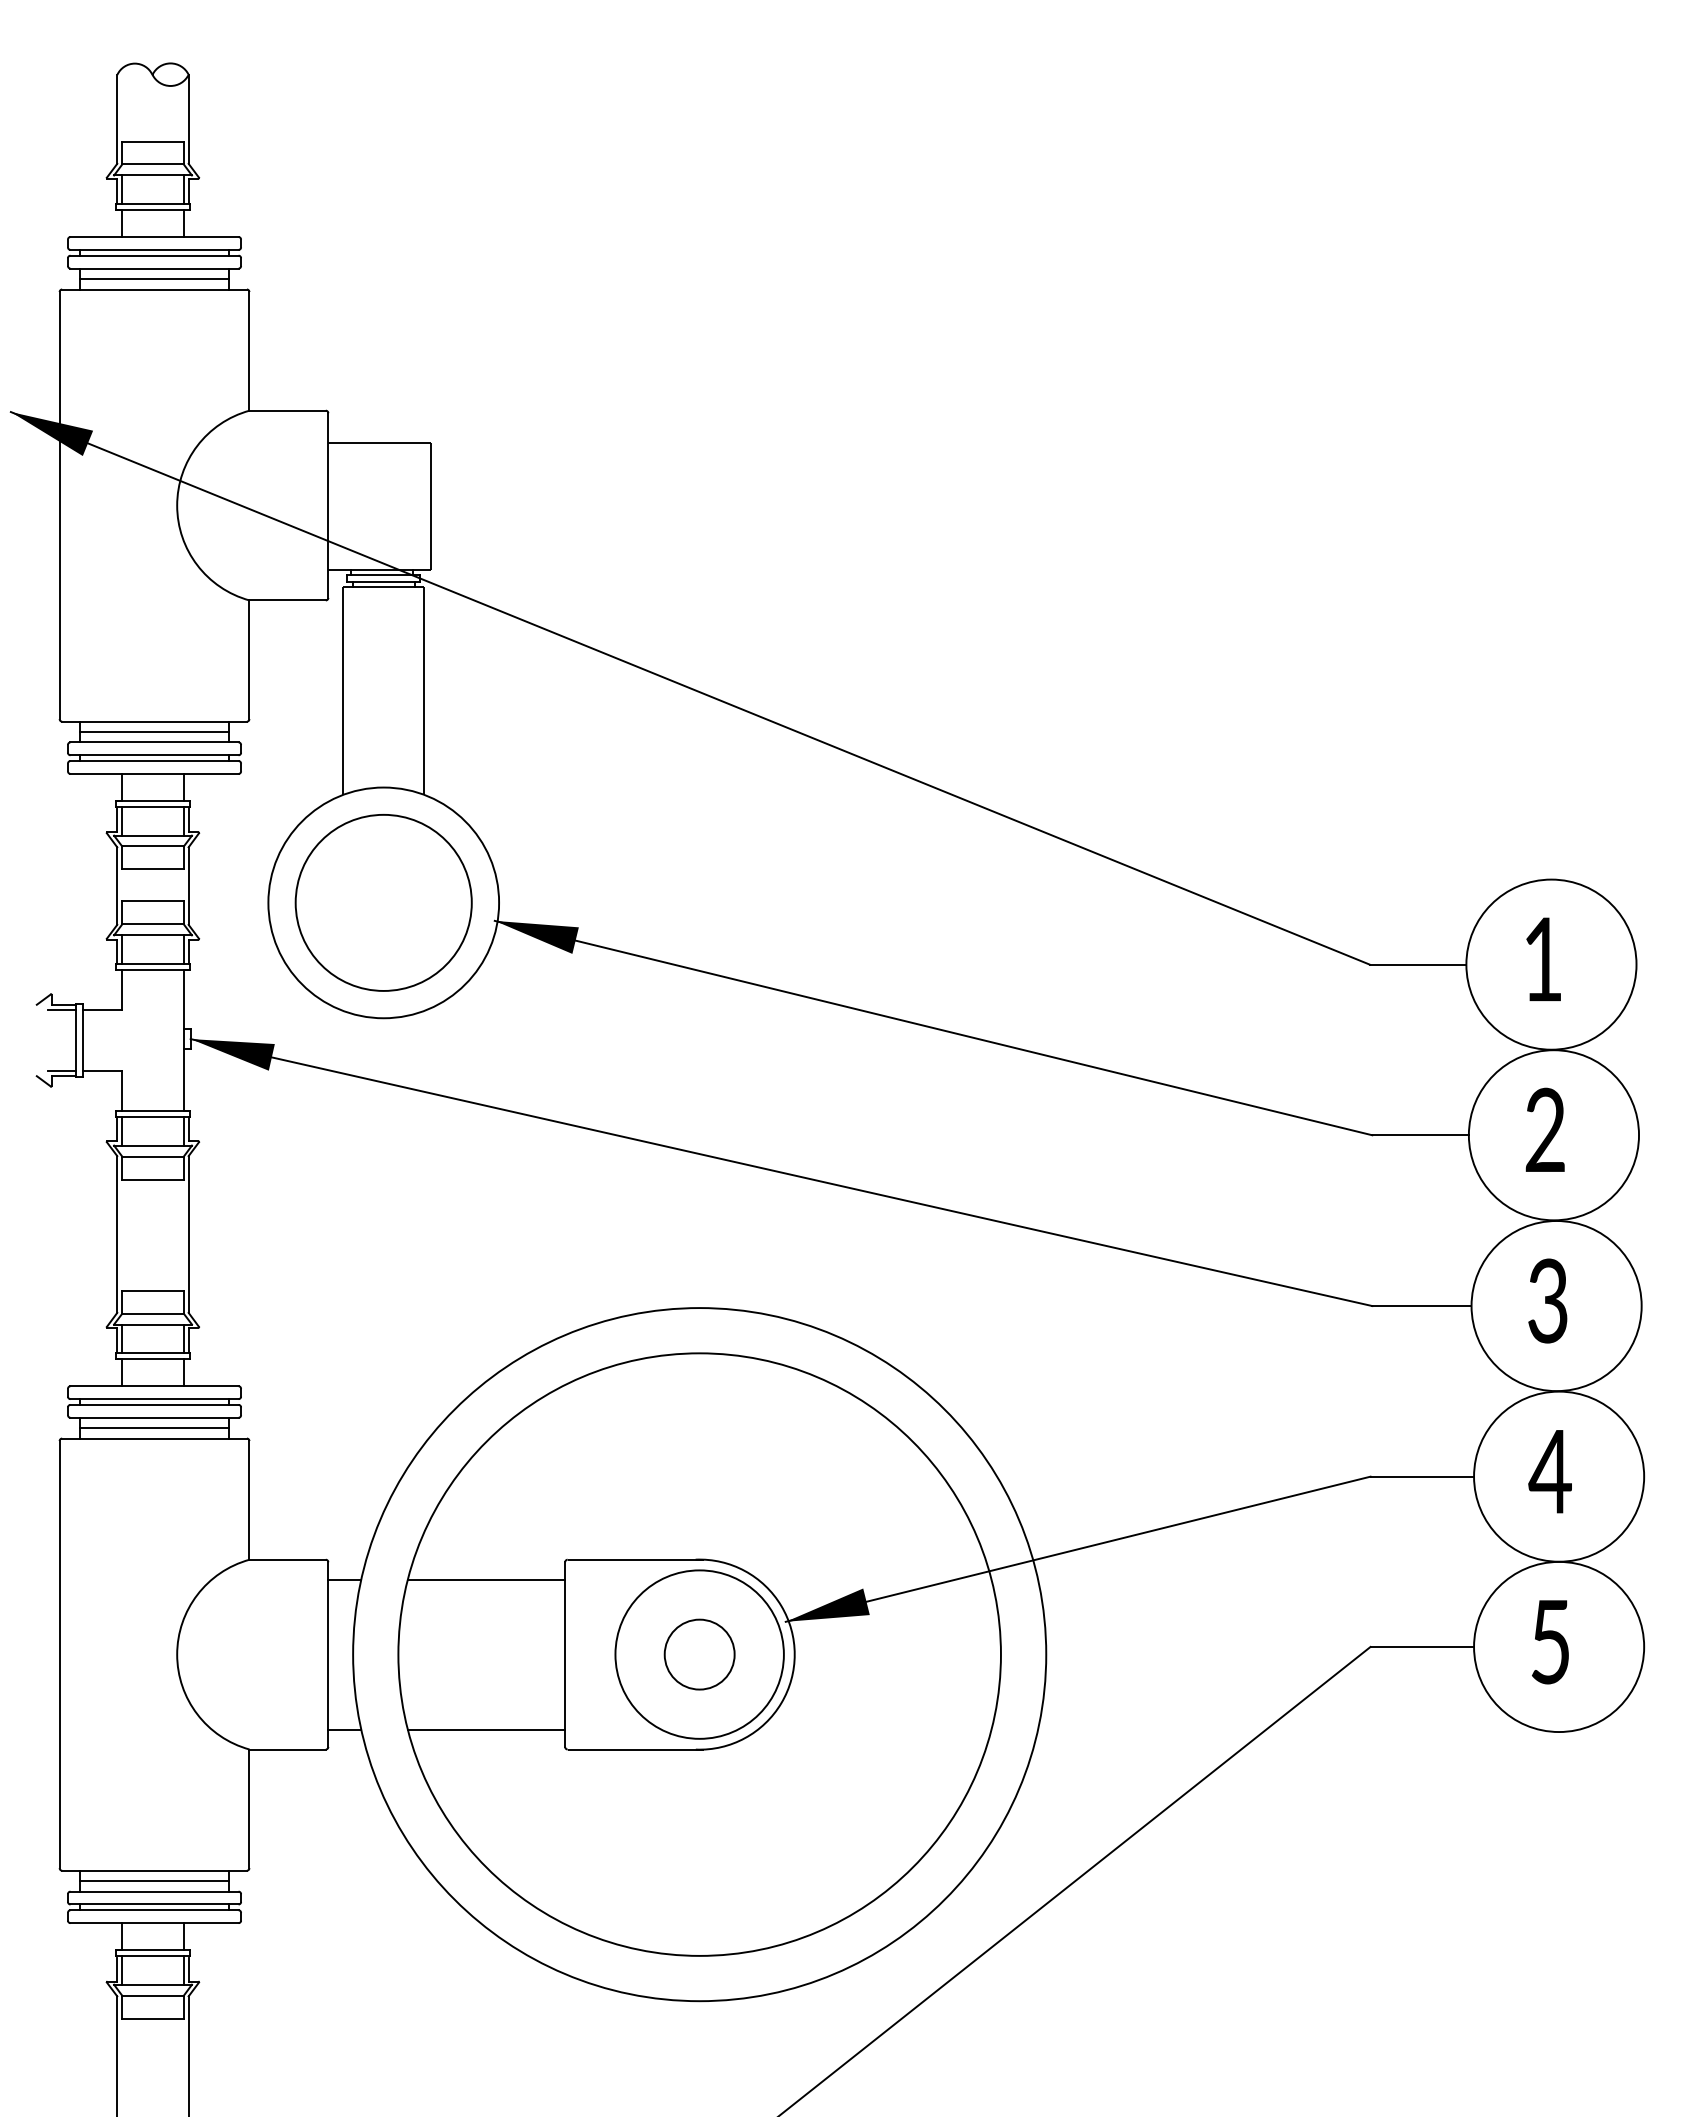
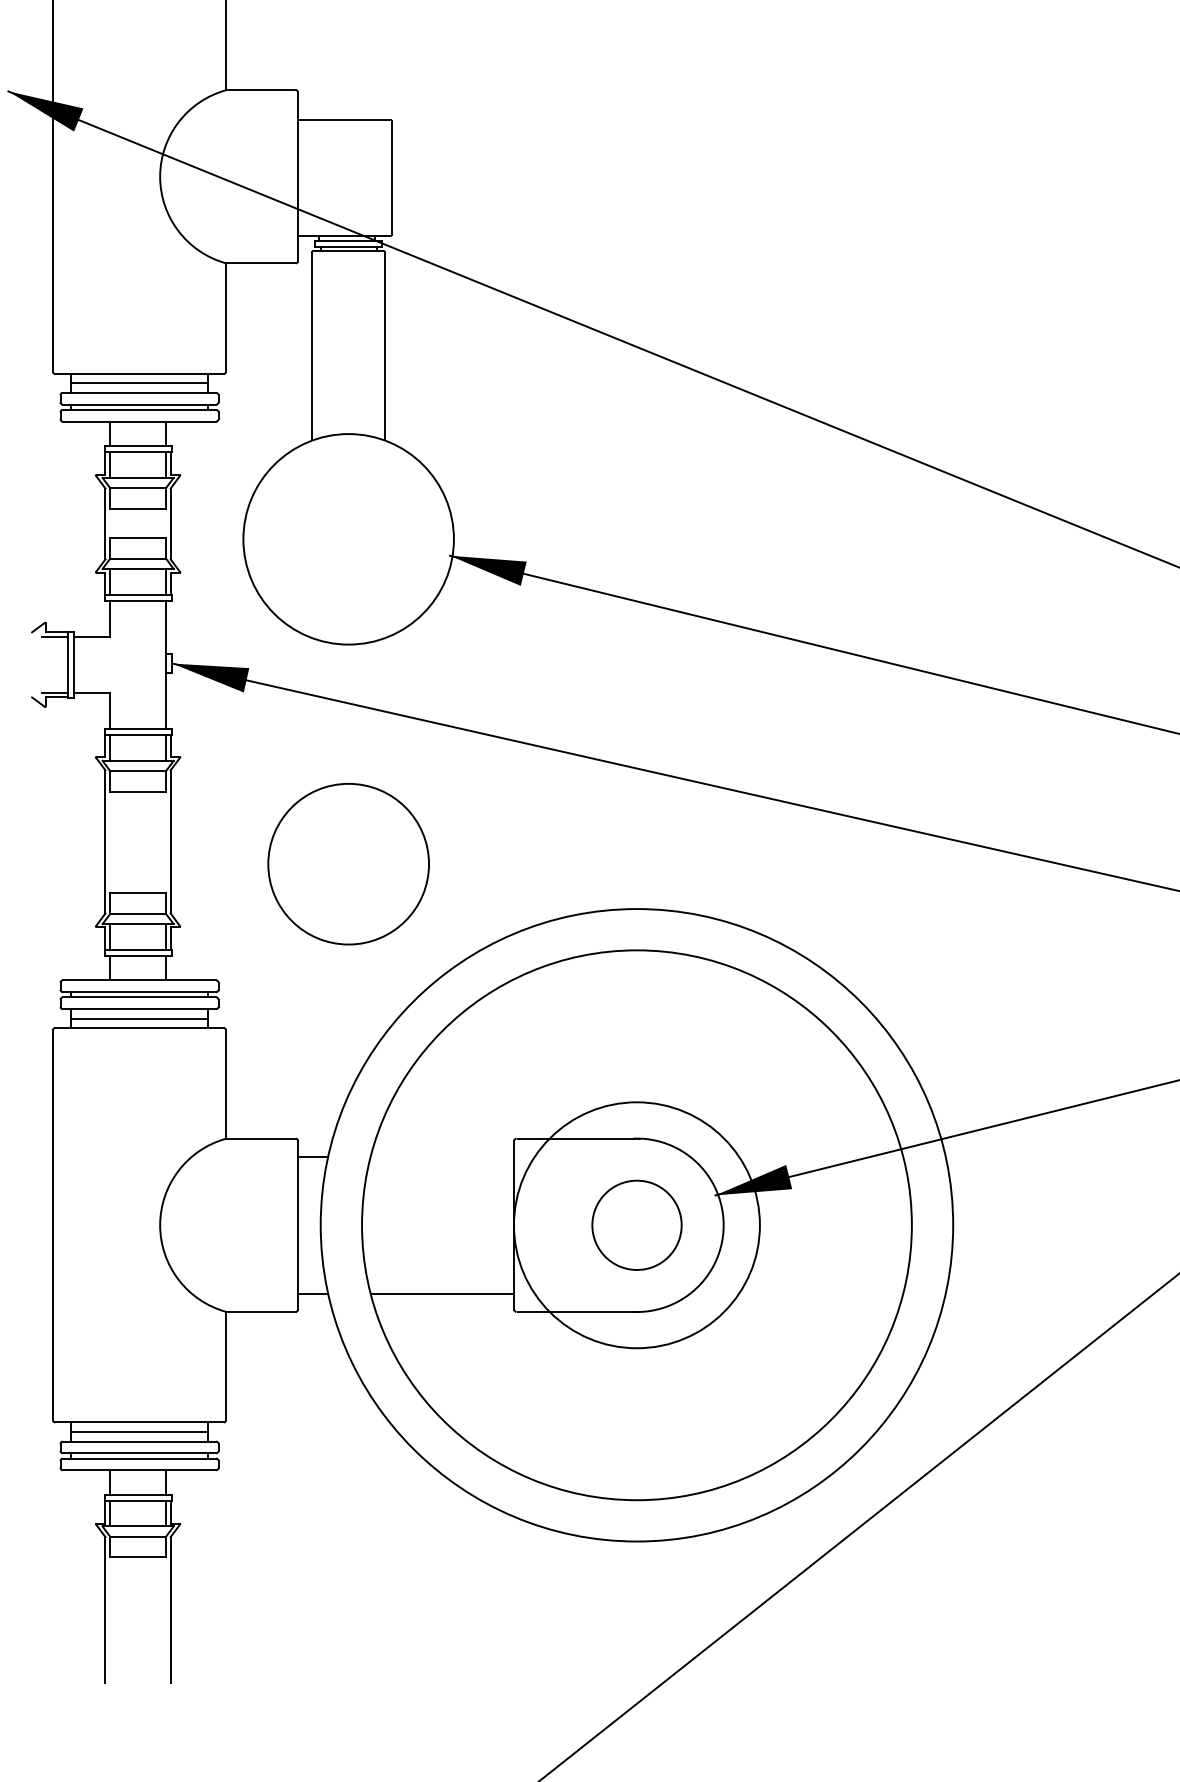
circle: (383, 902) -> (348, 863), moved
line: (486, 1579) -> (442, 1156), removed
circle: (699, 1654) -> (636, 1225), size x1.4
circle: (699, 1654) -> (636, 1225), size x1.6

